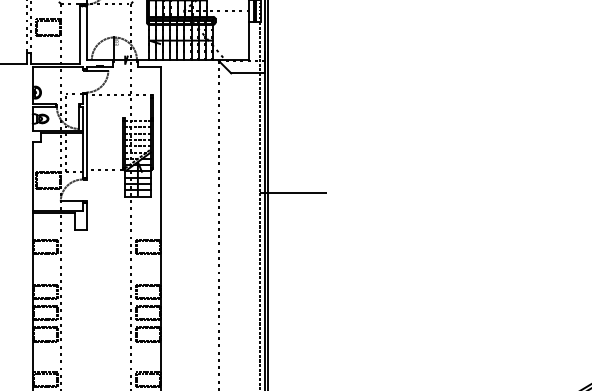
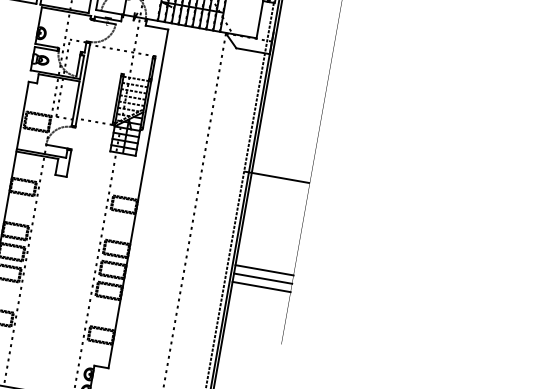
line: (297, 287) -> (264, 270), added
line: (297, 295) -> (262, 278), added
line: (297, 304) -> (261, 287), added

